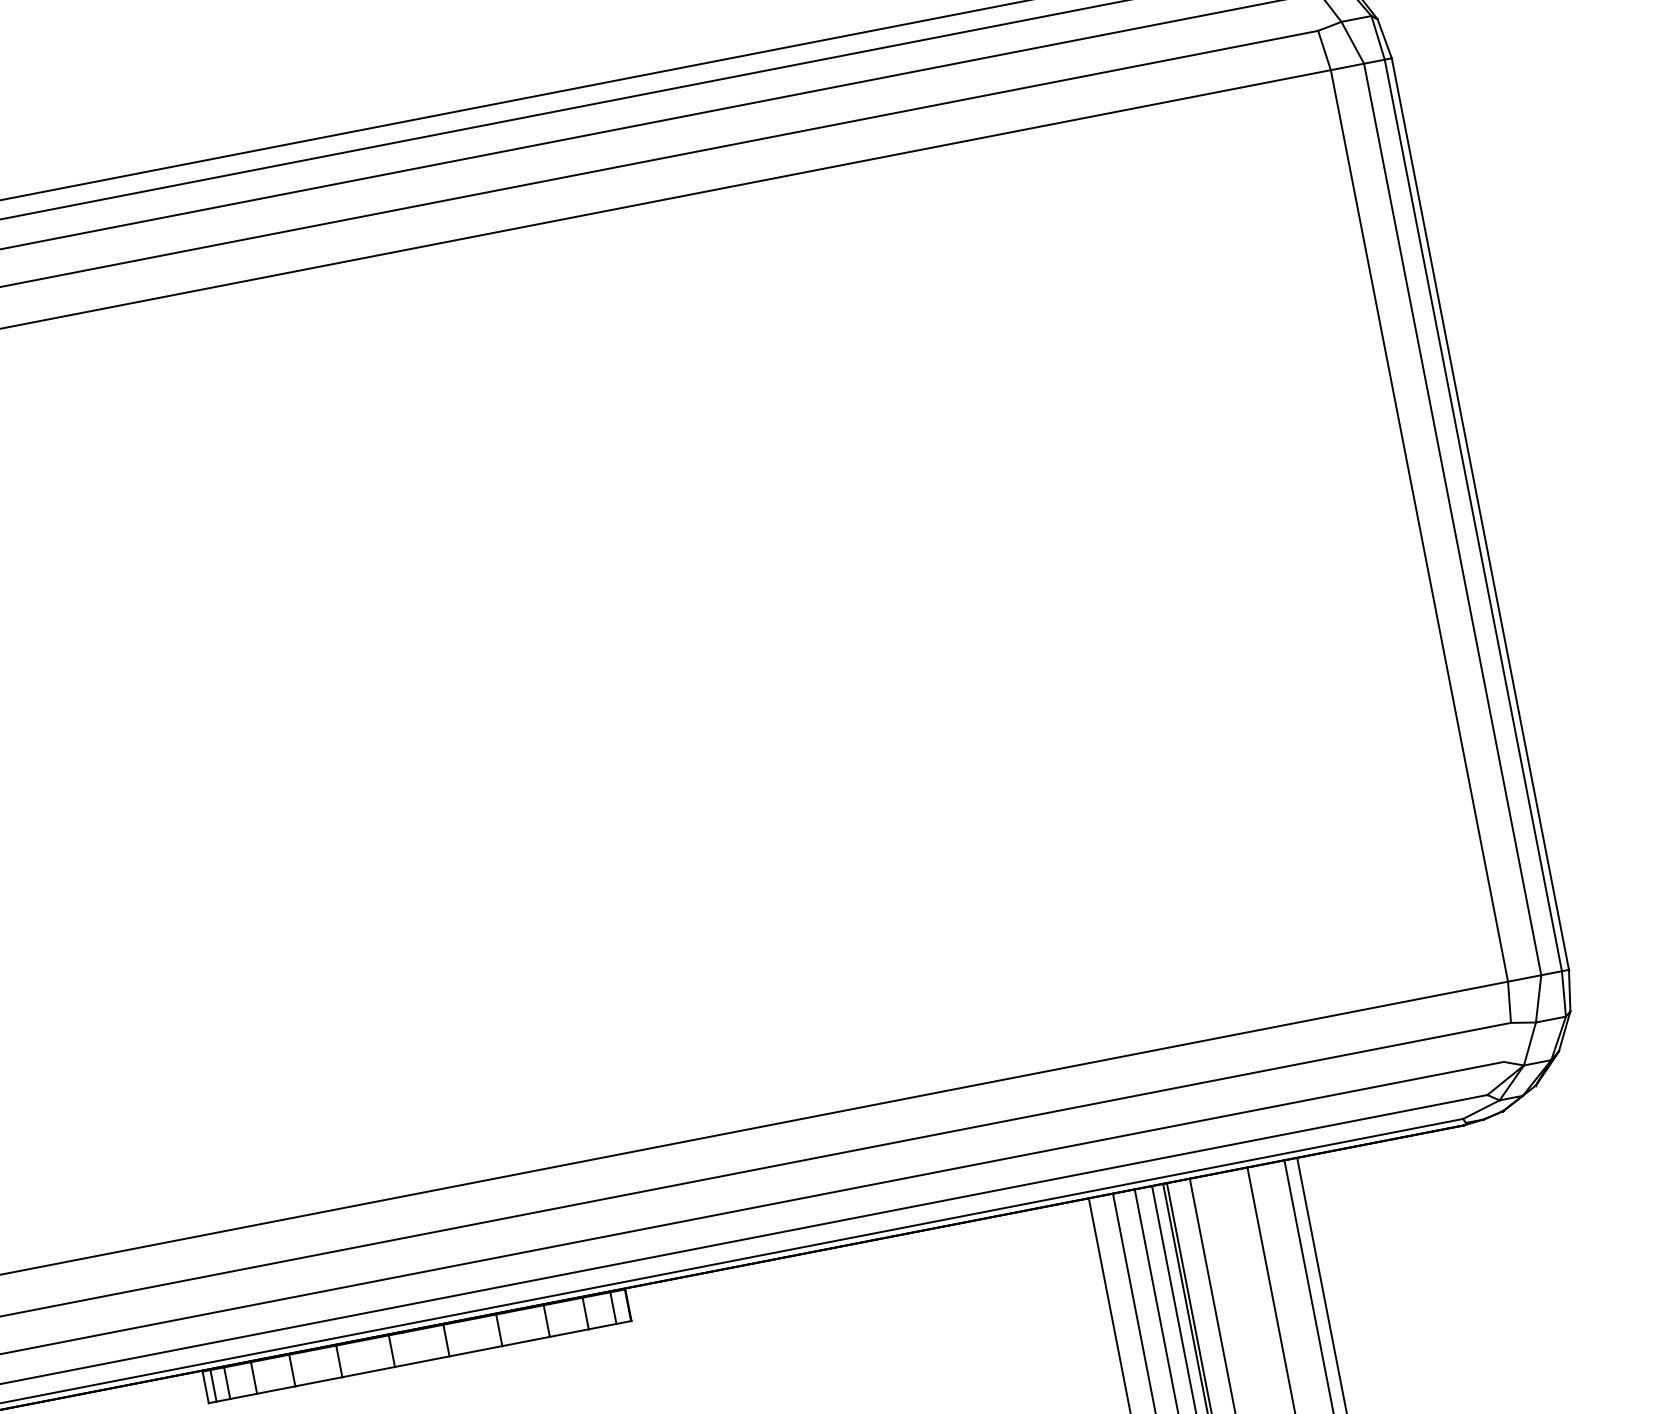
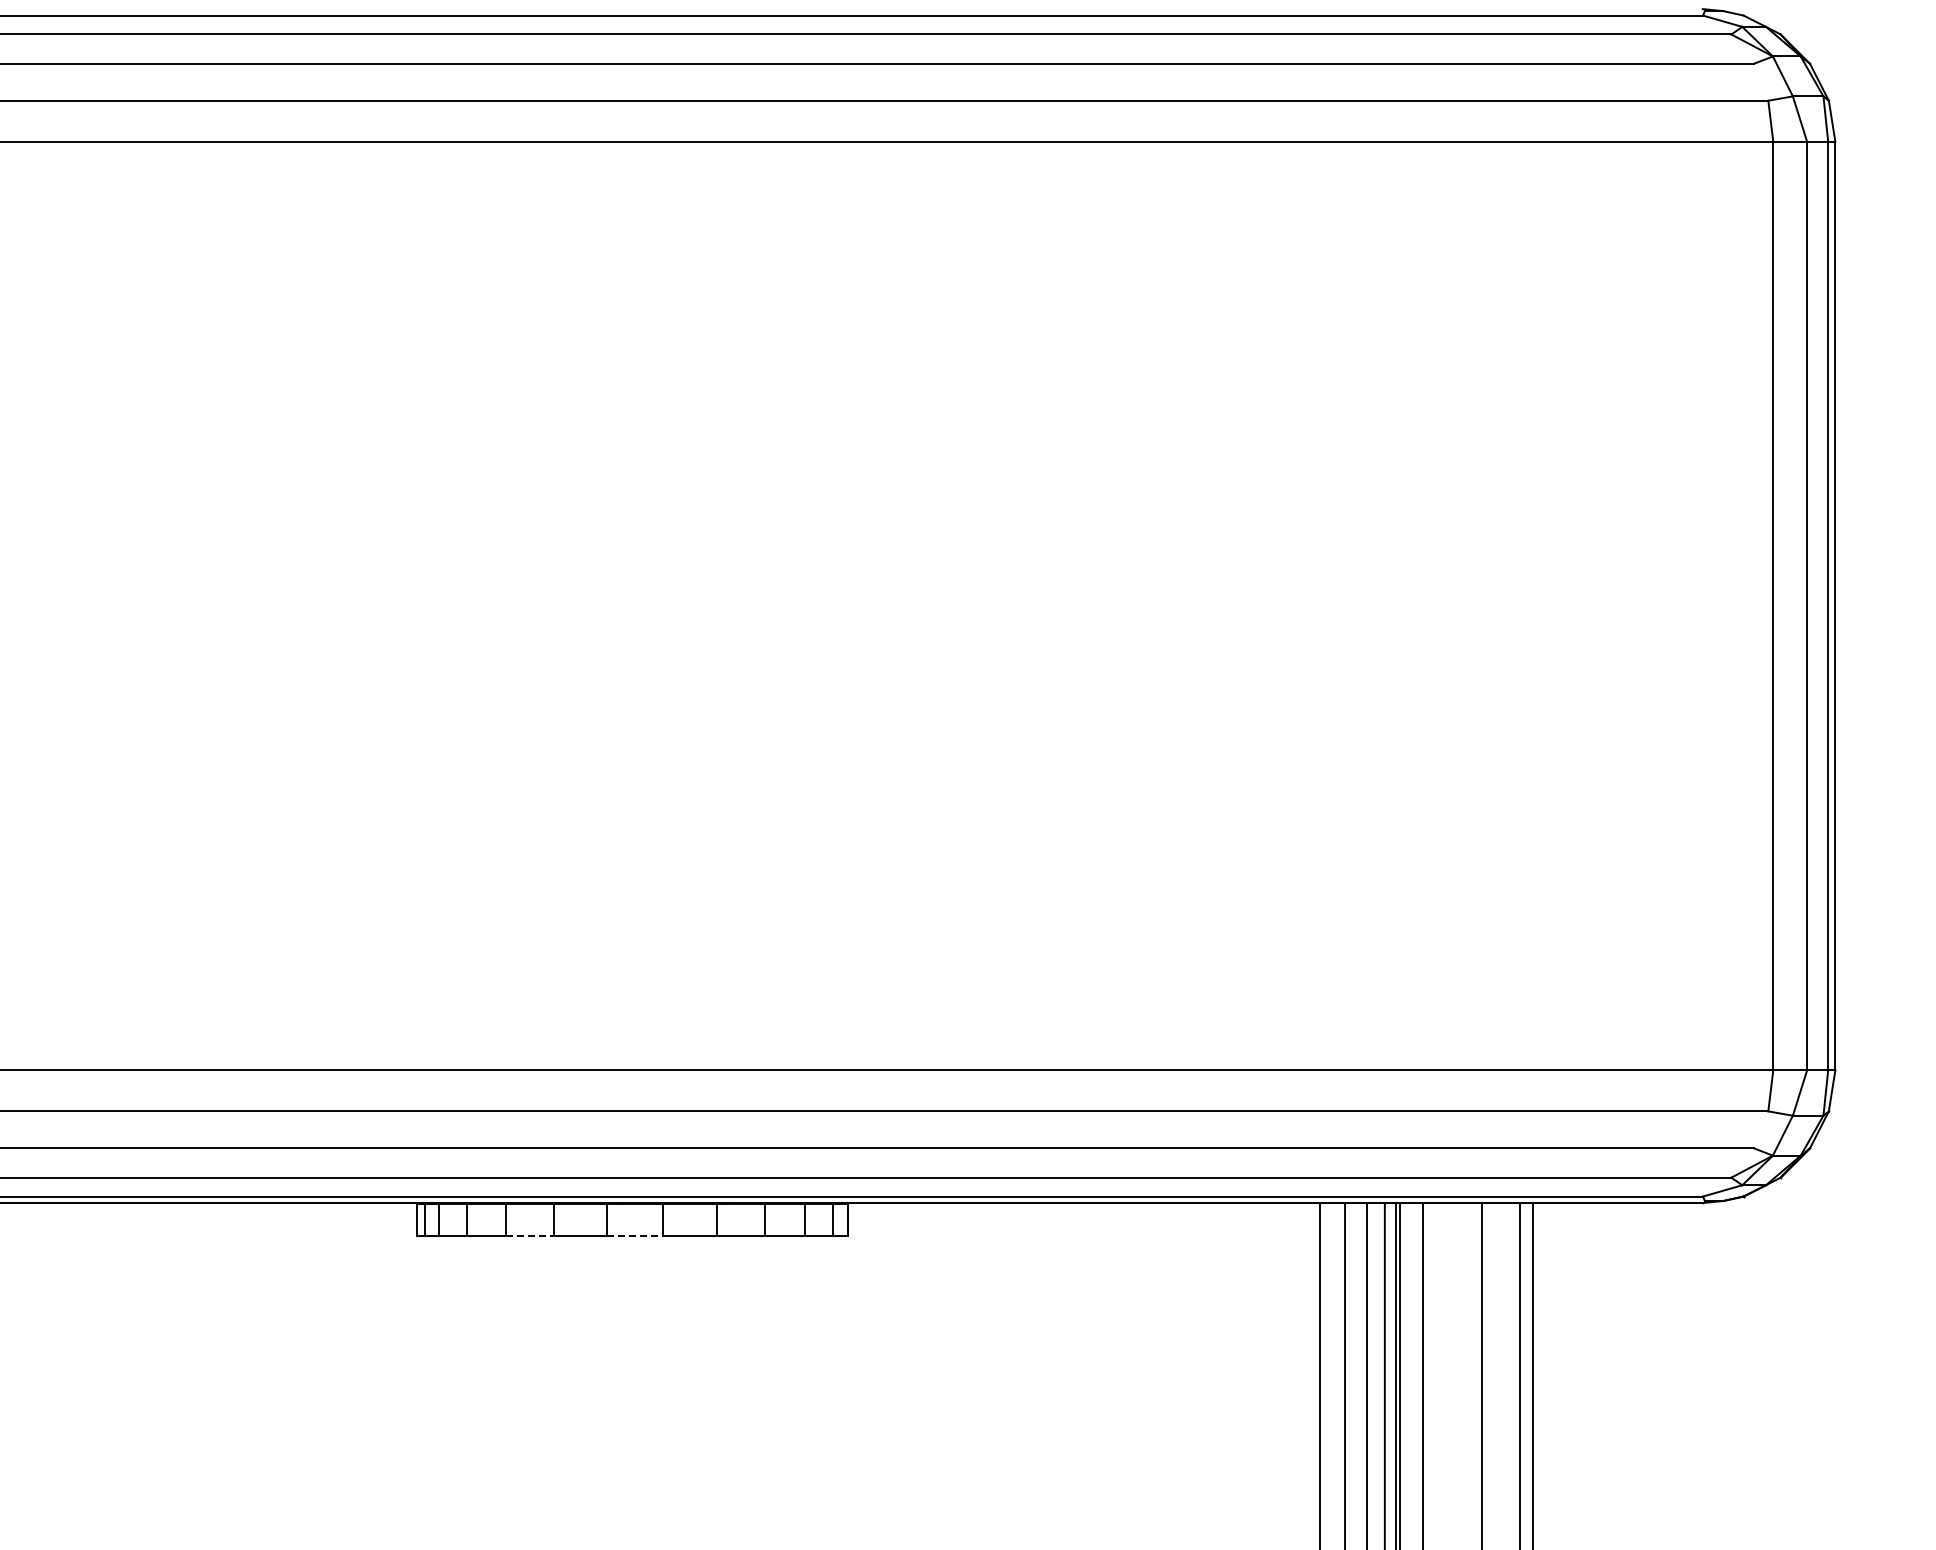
line: (421, 1362) -> (634, 1236), solid -> dashed
line: (318, 1382) -> (529, 1236), solid -> dashed

